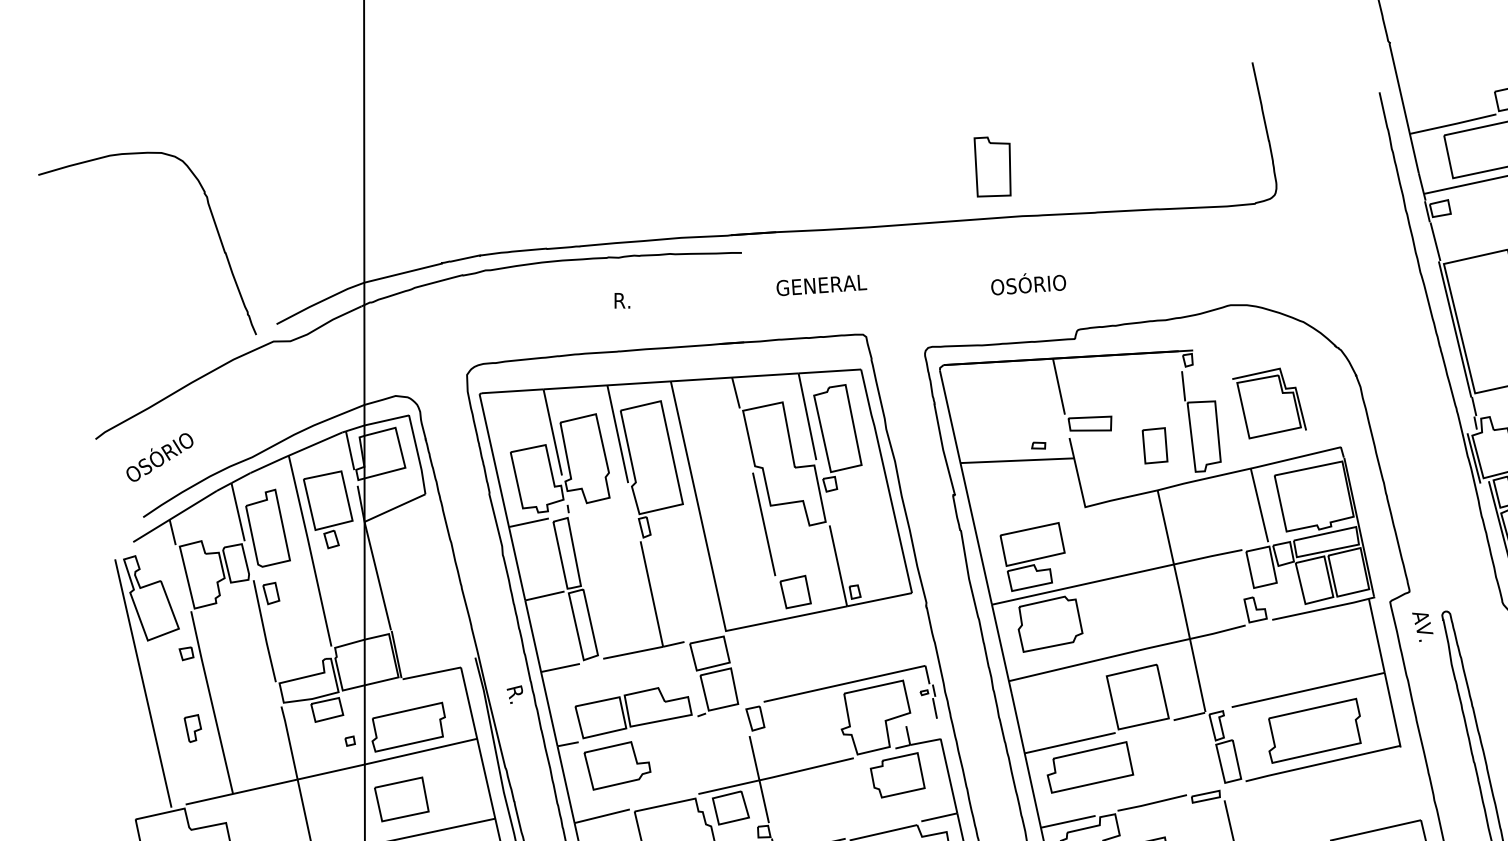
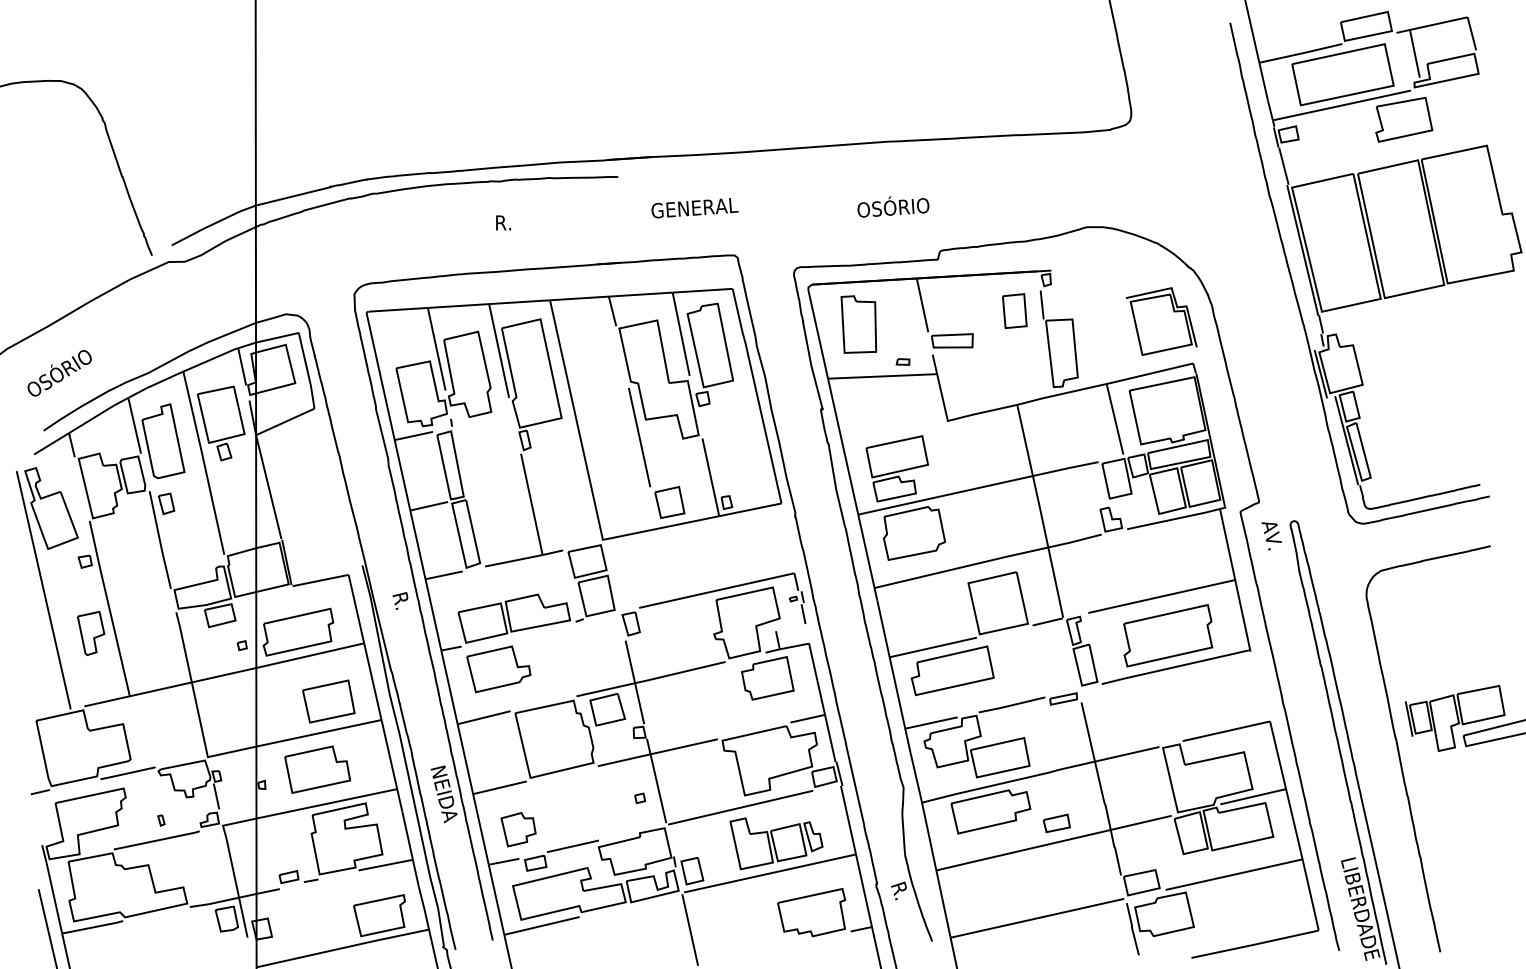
part: (992, 166) -> (858, 324), moved
part: (1269, 403) -> (1161, 321), moved
part: (1154, 445) -> (1014, 310), moved
part: (193, 728) -> (91, 633), size x1.67
part: (401, 799) -> (328, 701), moved

